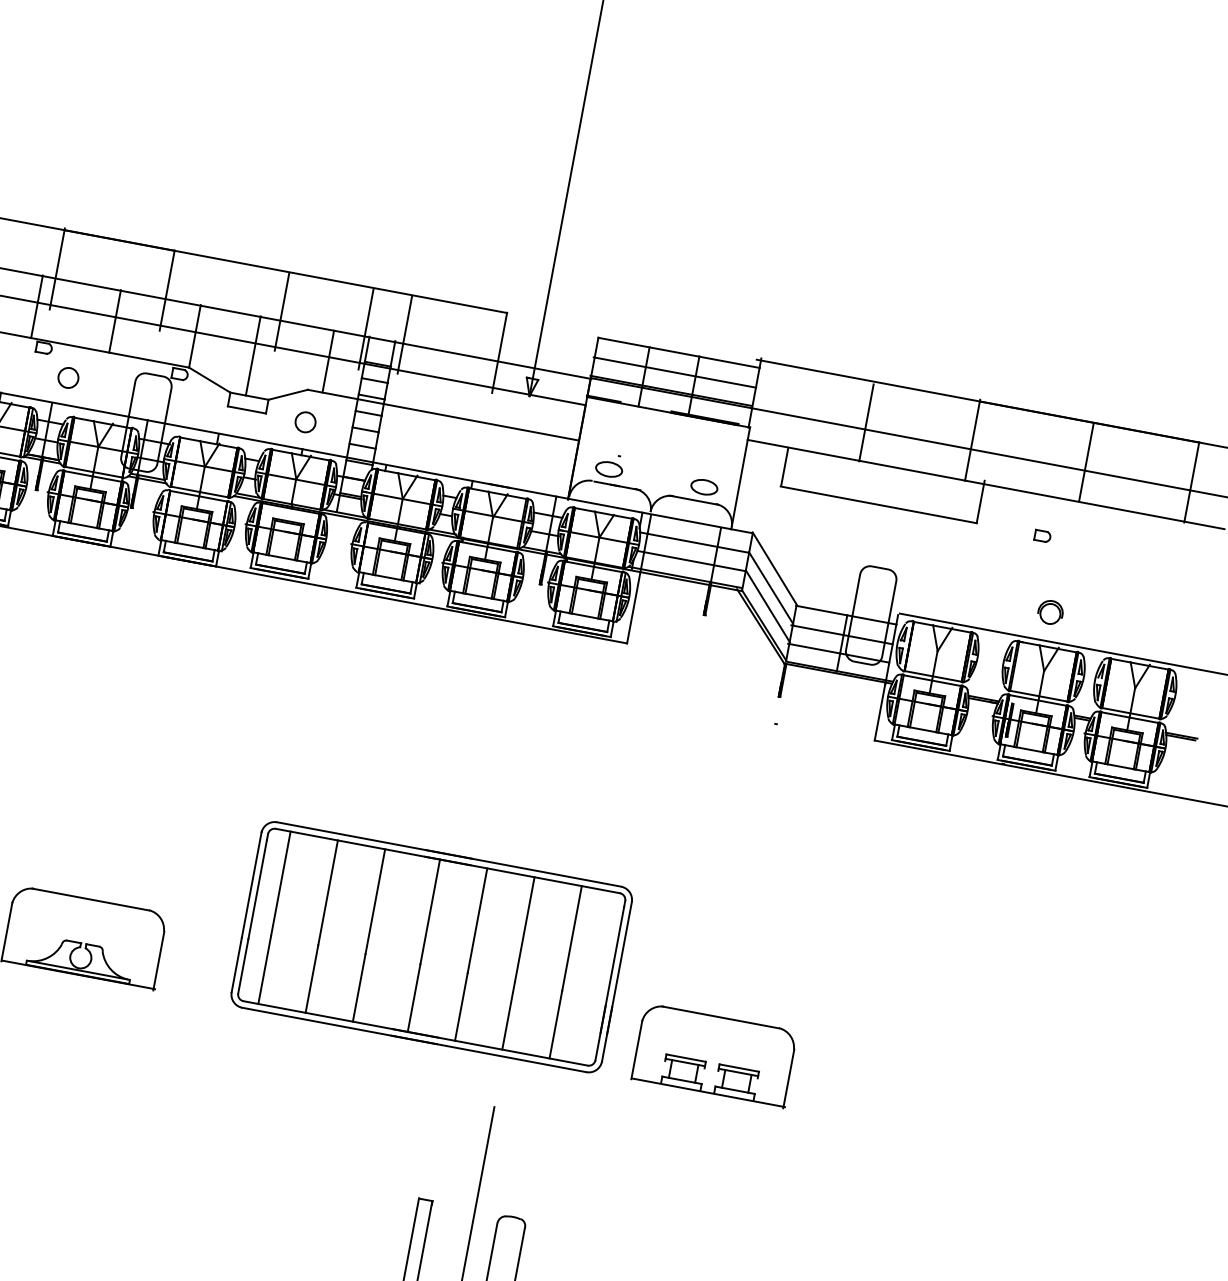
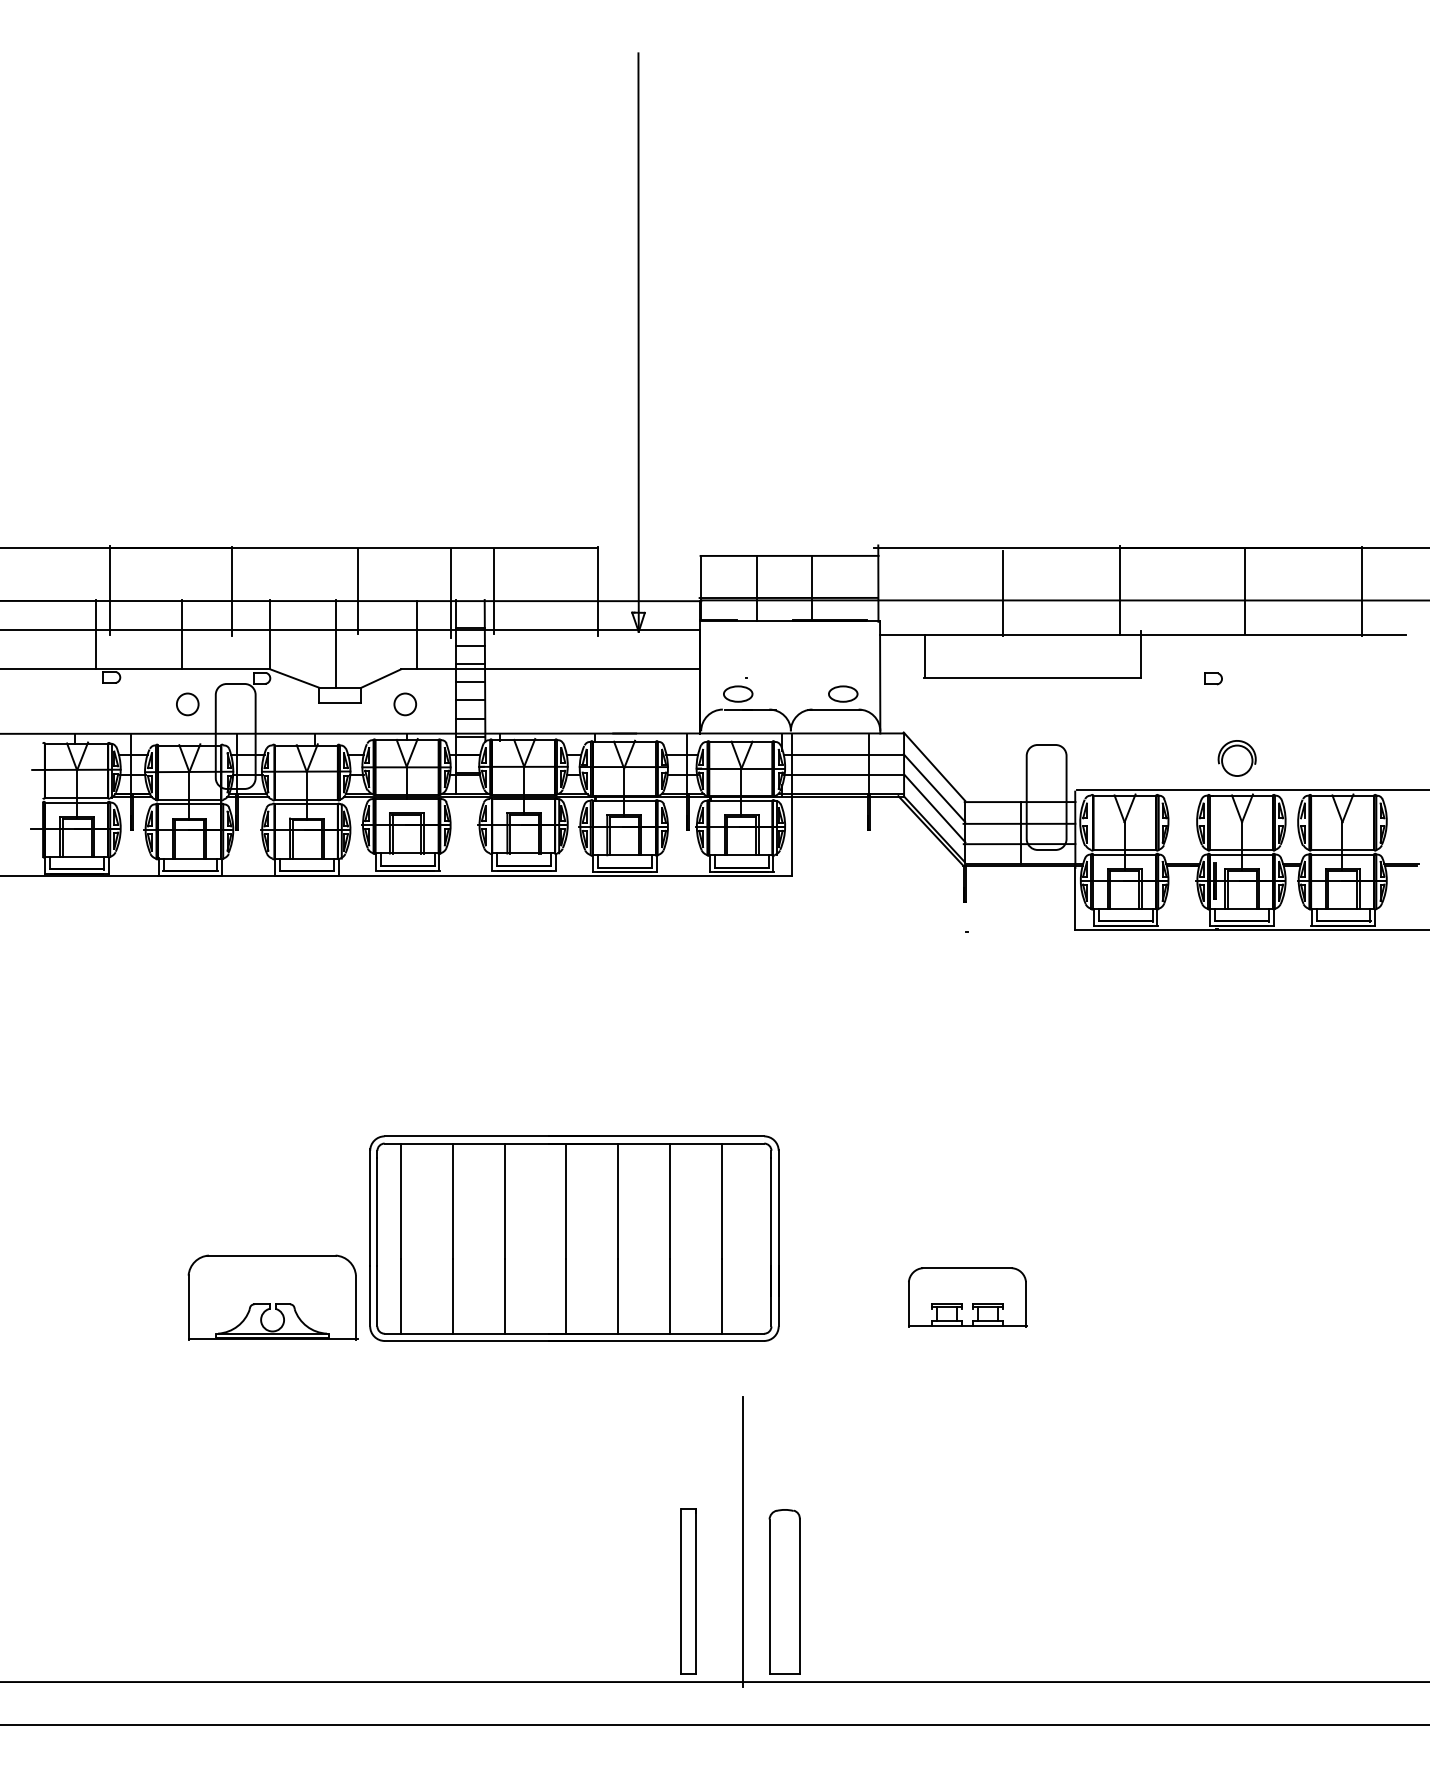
line: (674, 372) -> (788, 577), removed
circle: (68, 377) -> (187, 704), moved
part: (1050, 612) -> (1237, 758), size x1.4
part: (431, 947) -> (574, 1238), moved
part: (714, 1055) -> (967, 1297), size x0.7

